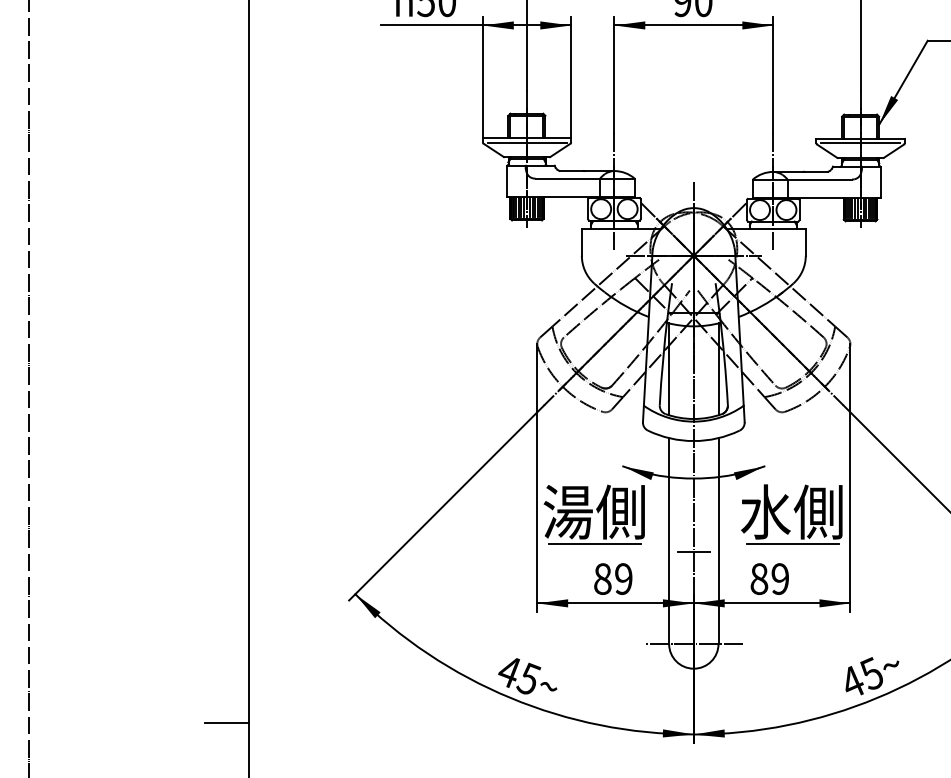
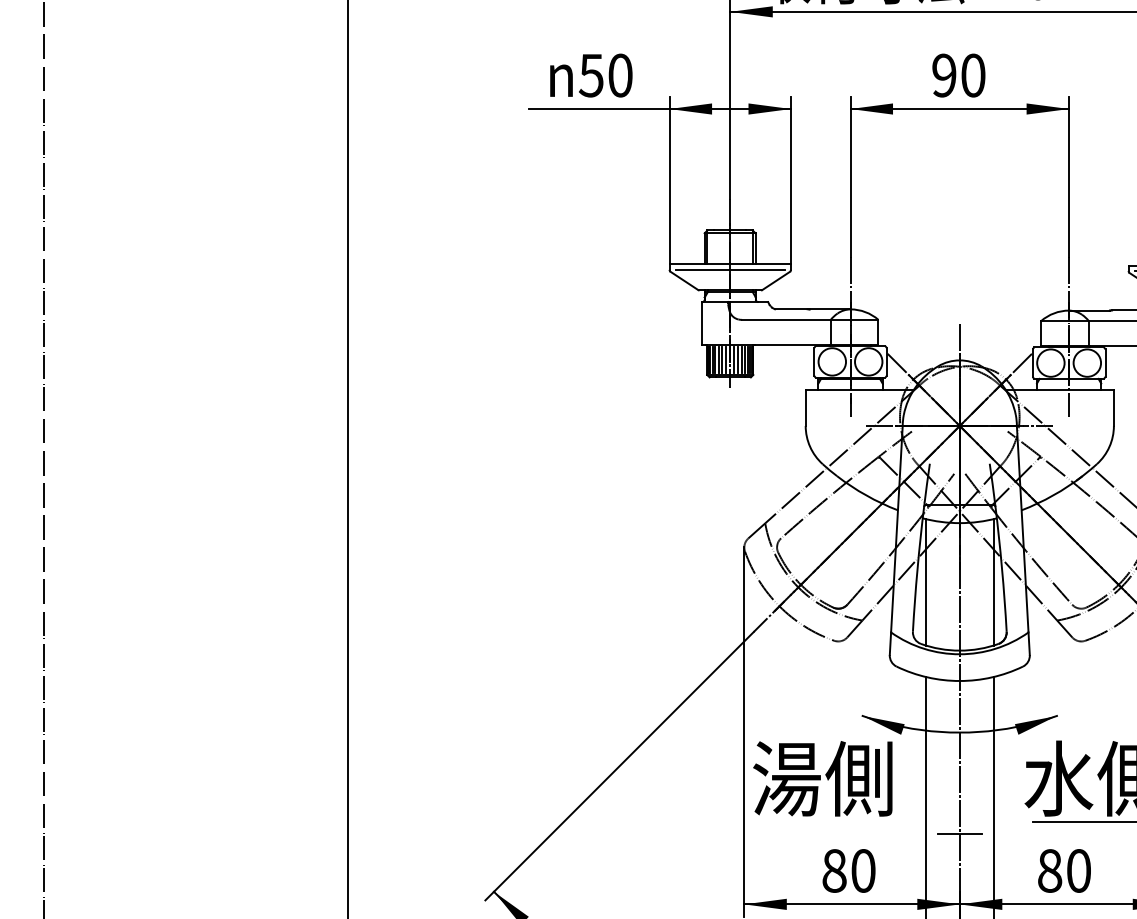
line: (594, 543) -> (823, 821), removed
text: (623, 578) -> (863, 870), 89 -> 80
text: (780, 578) -> (1079, 870), 89 -> 80

